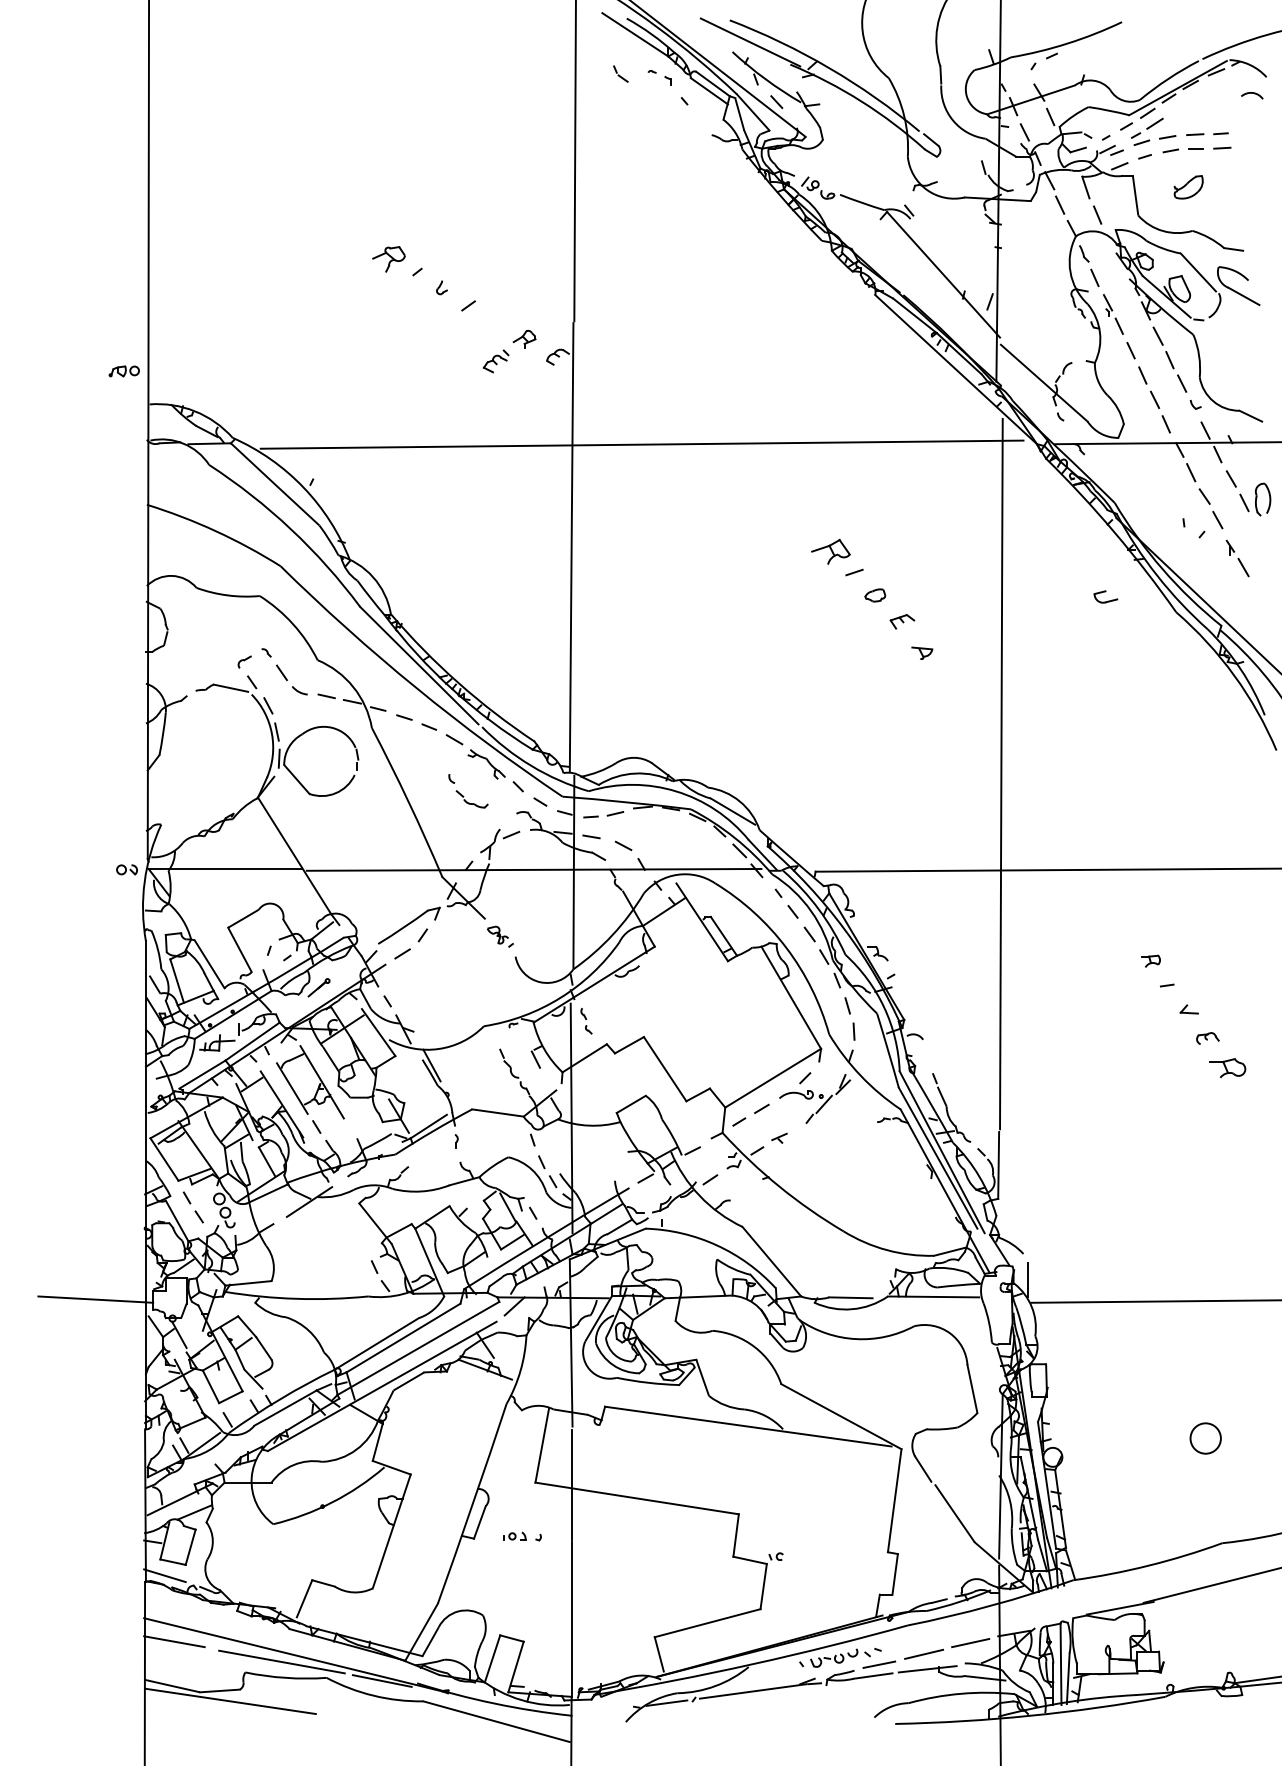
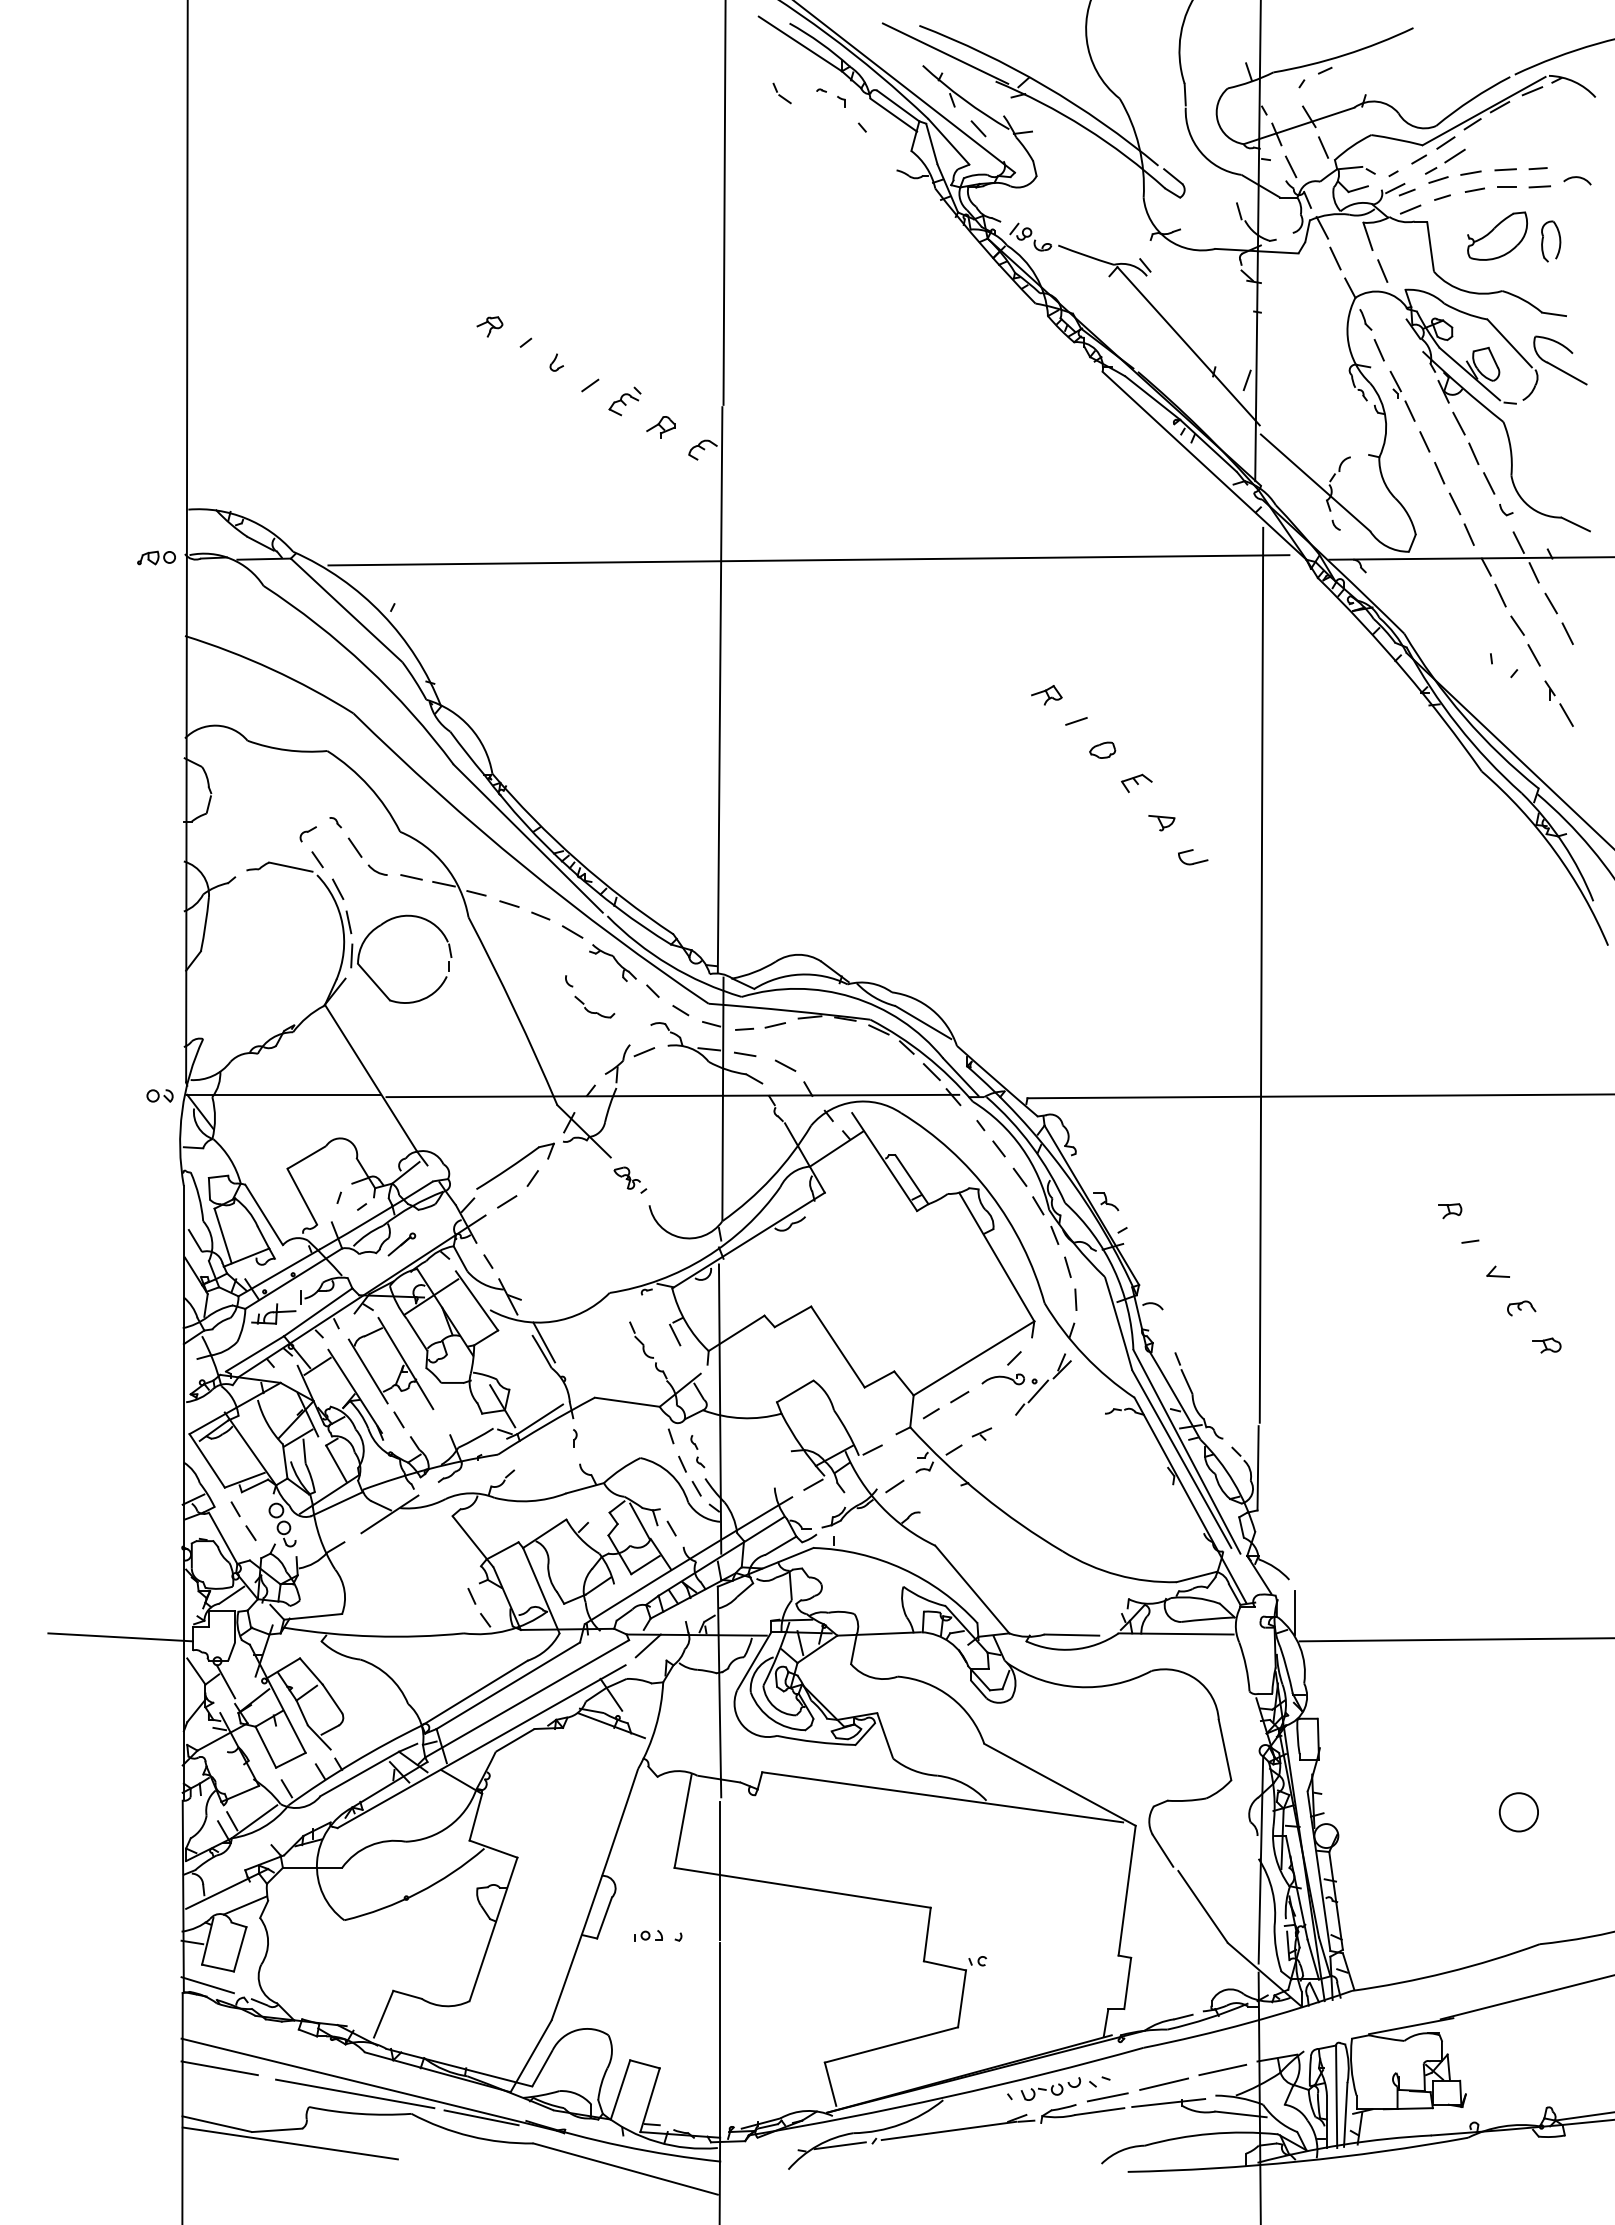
arc: (1252, 93) -> (1577, 178), moved
part: (1188, 186) -> (1497, 235), size x1.67
part: (388, 259) -> (489, 326), size x0.62
part: (495, 361) -> (624, 401), moved
part: (124, 370) -> (156, 557), moved
part: (1256, 499) -> (1543, 241), moved
part: (830, 551) -> (1046, 695), size x0.62
part: (1106, 597) -> (1193, 857), moved
part: (586, 1021) -> (697, 1451), moved
part: (1227, 1067) -> (1546, 1345), size x0.62

